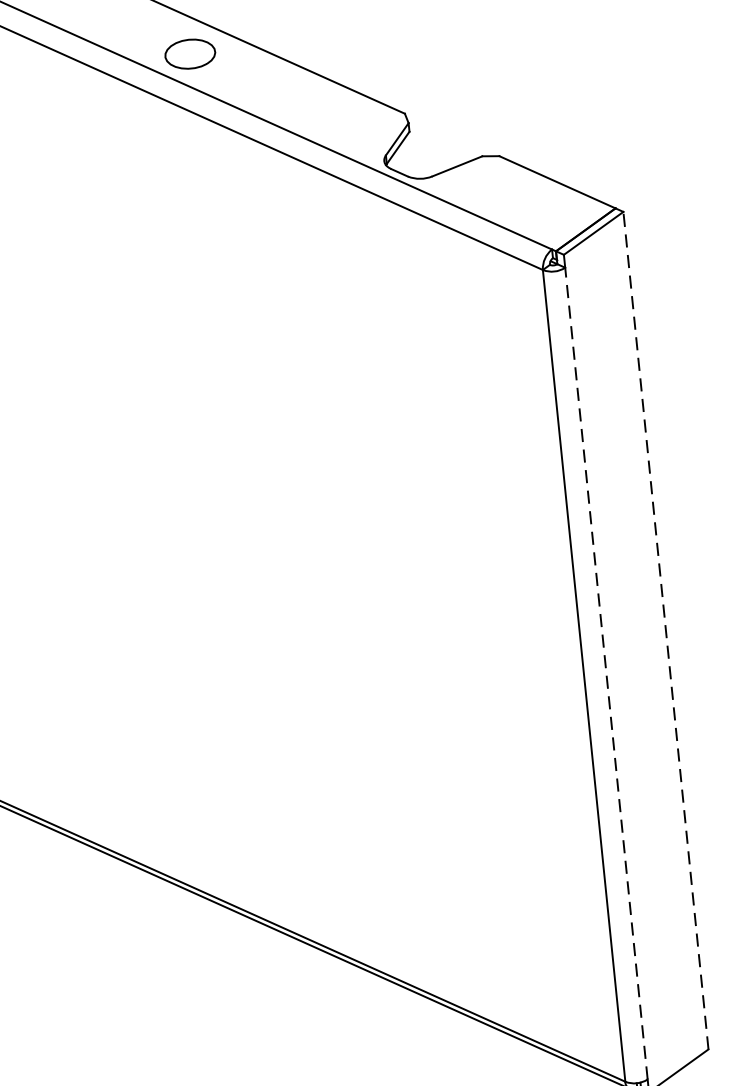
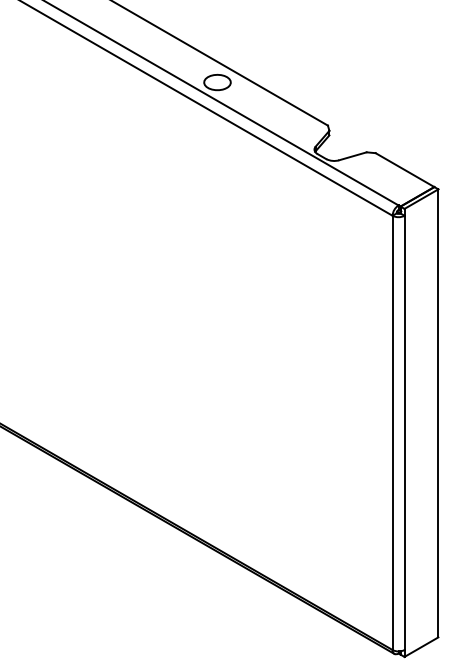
line: (666, 628) -> (438, 412), dashed -> solid
line: (606, 672) -> (404, 432), dashed -> solid

